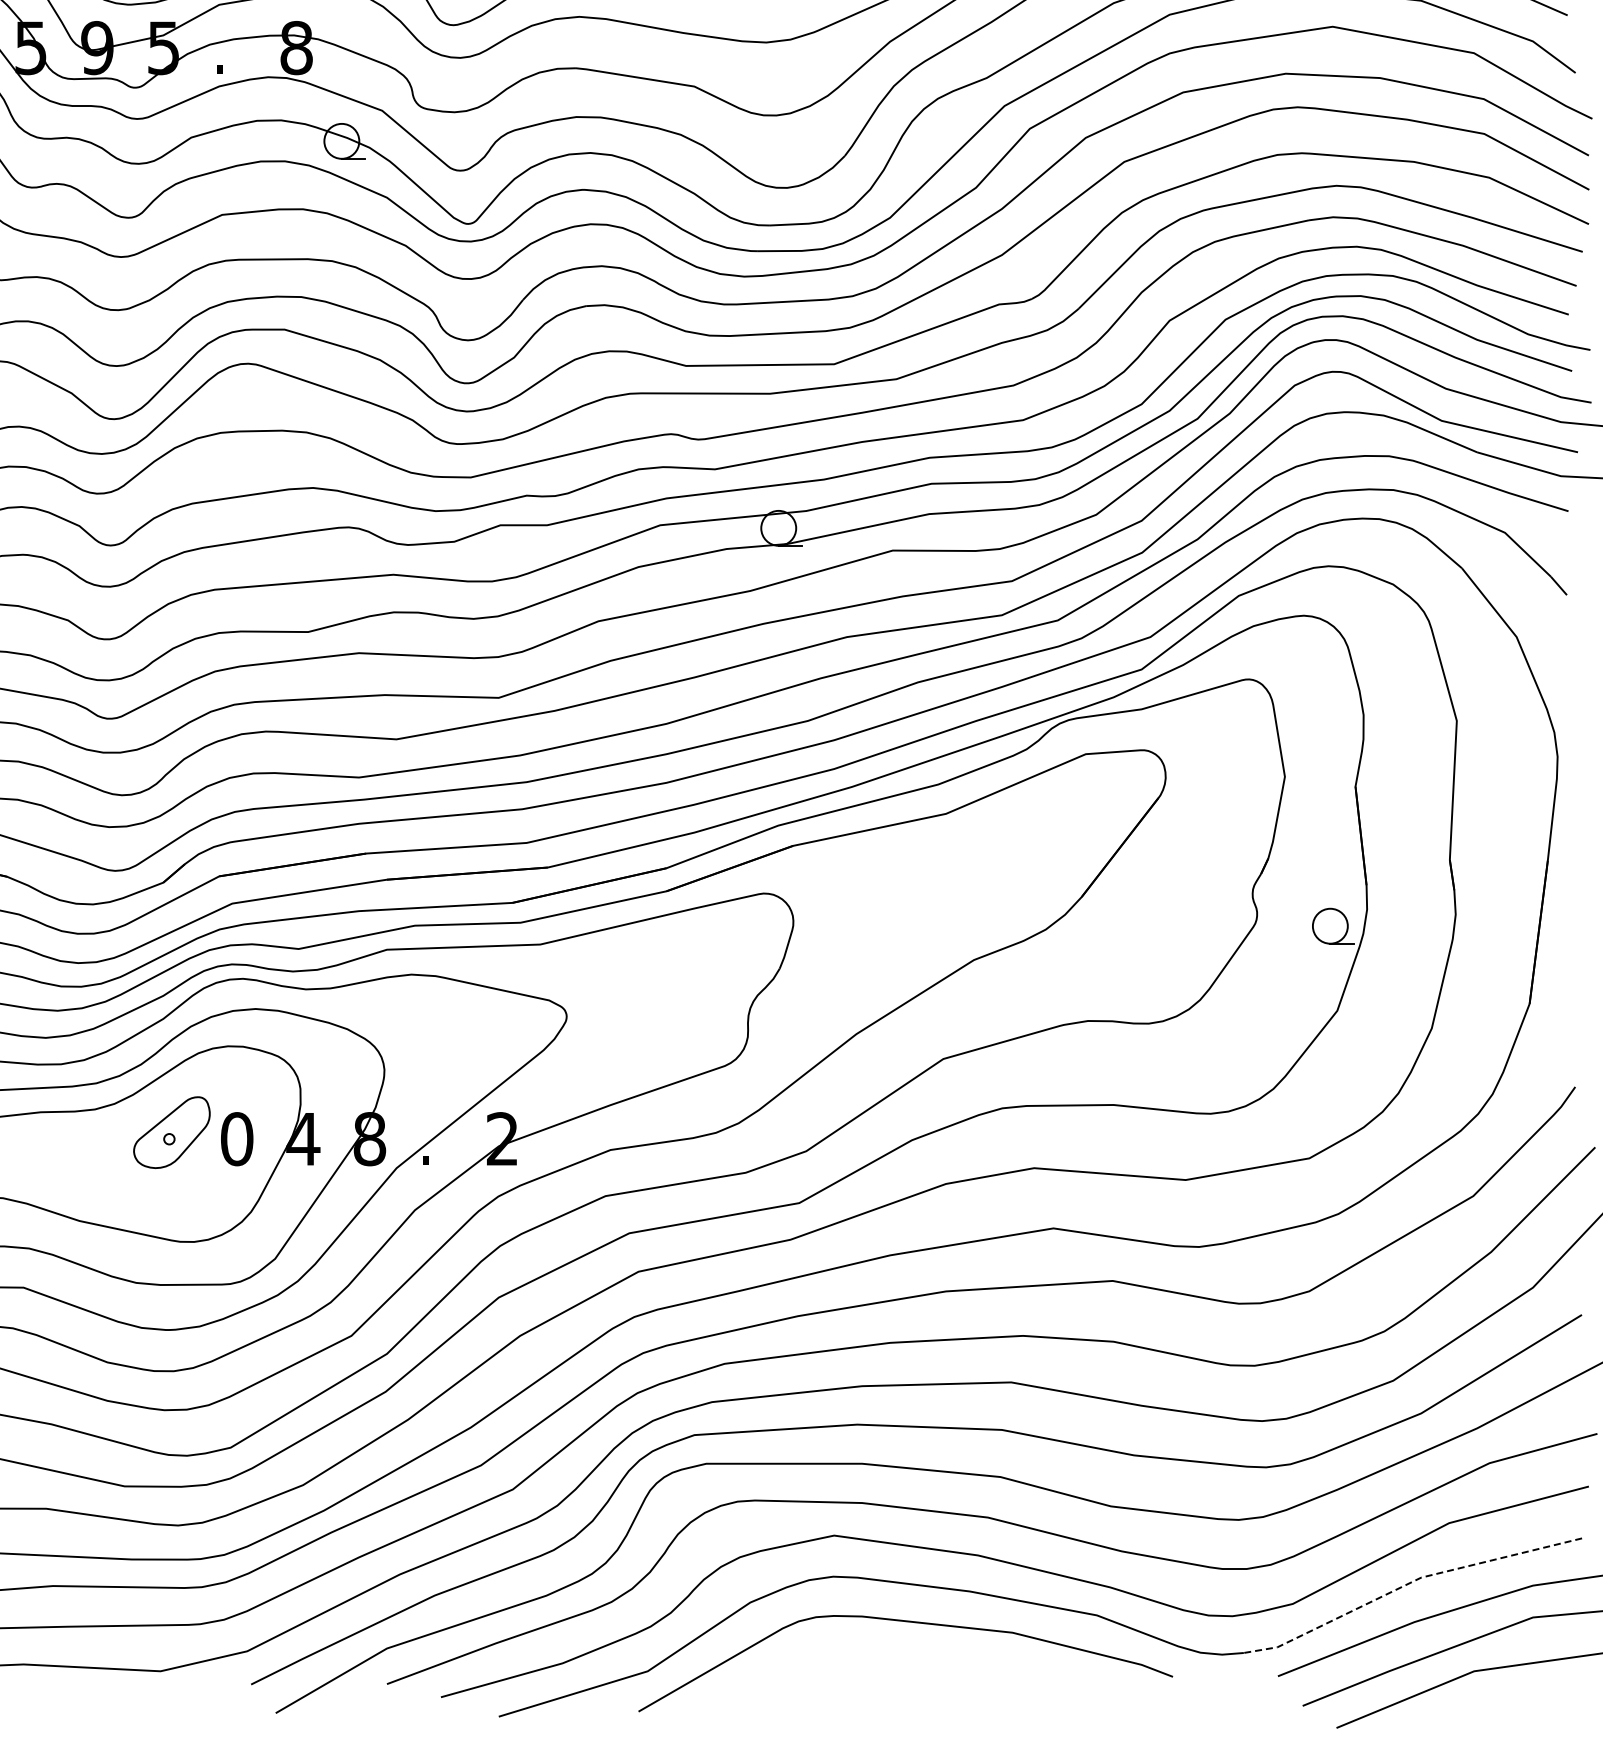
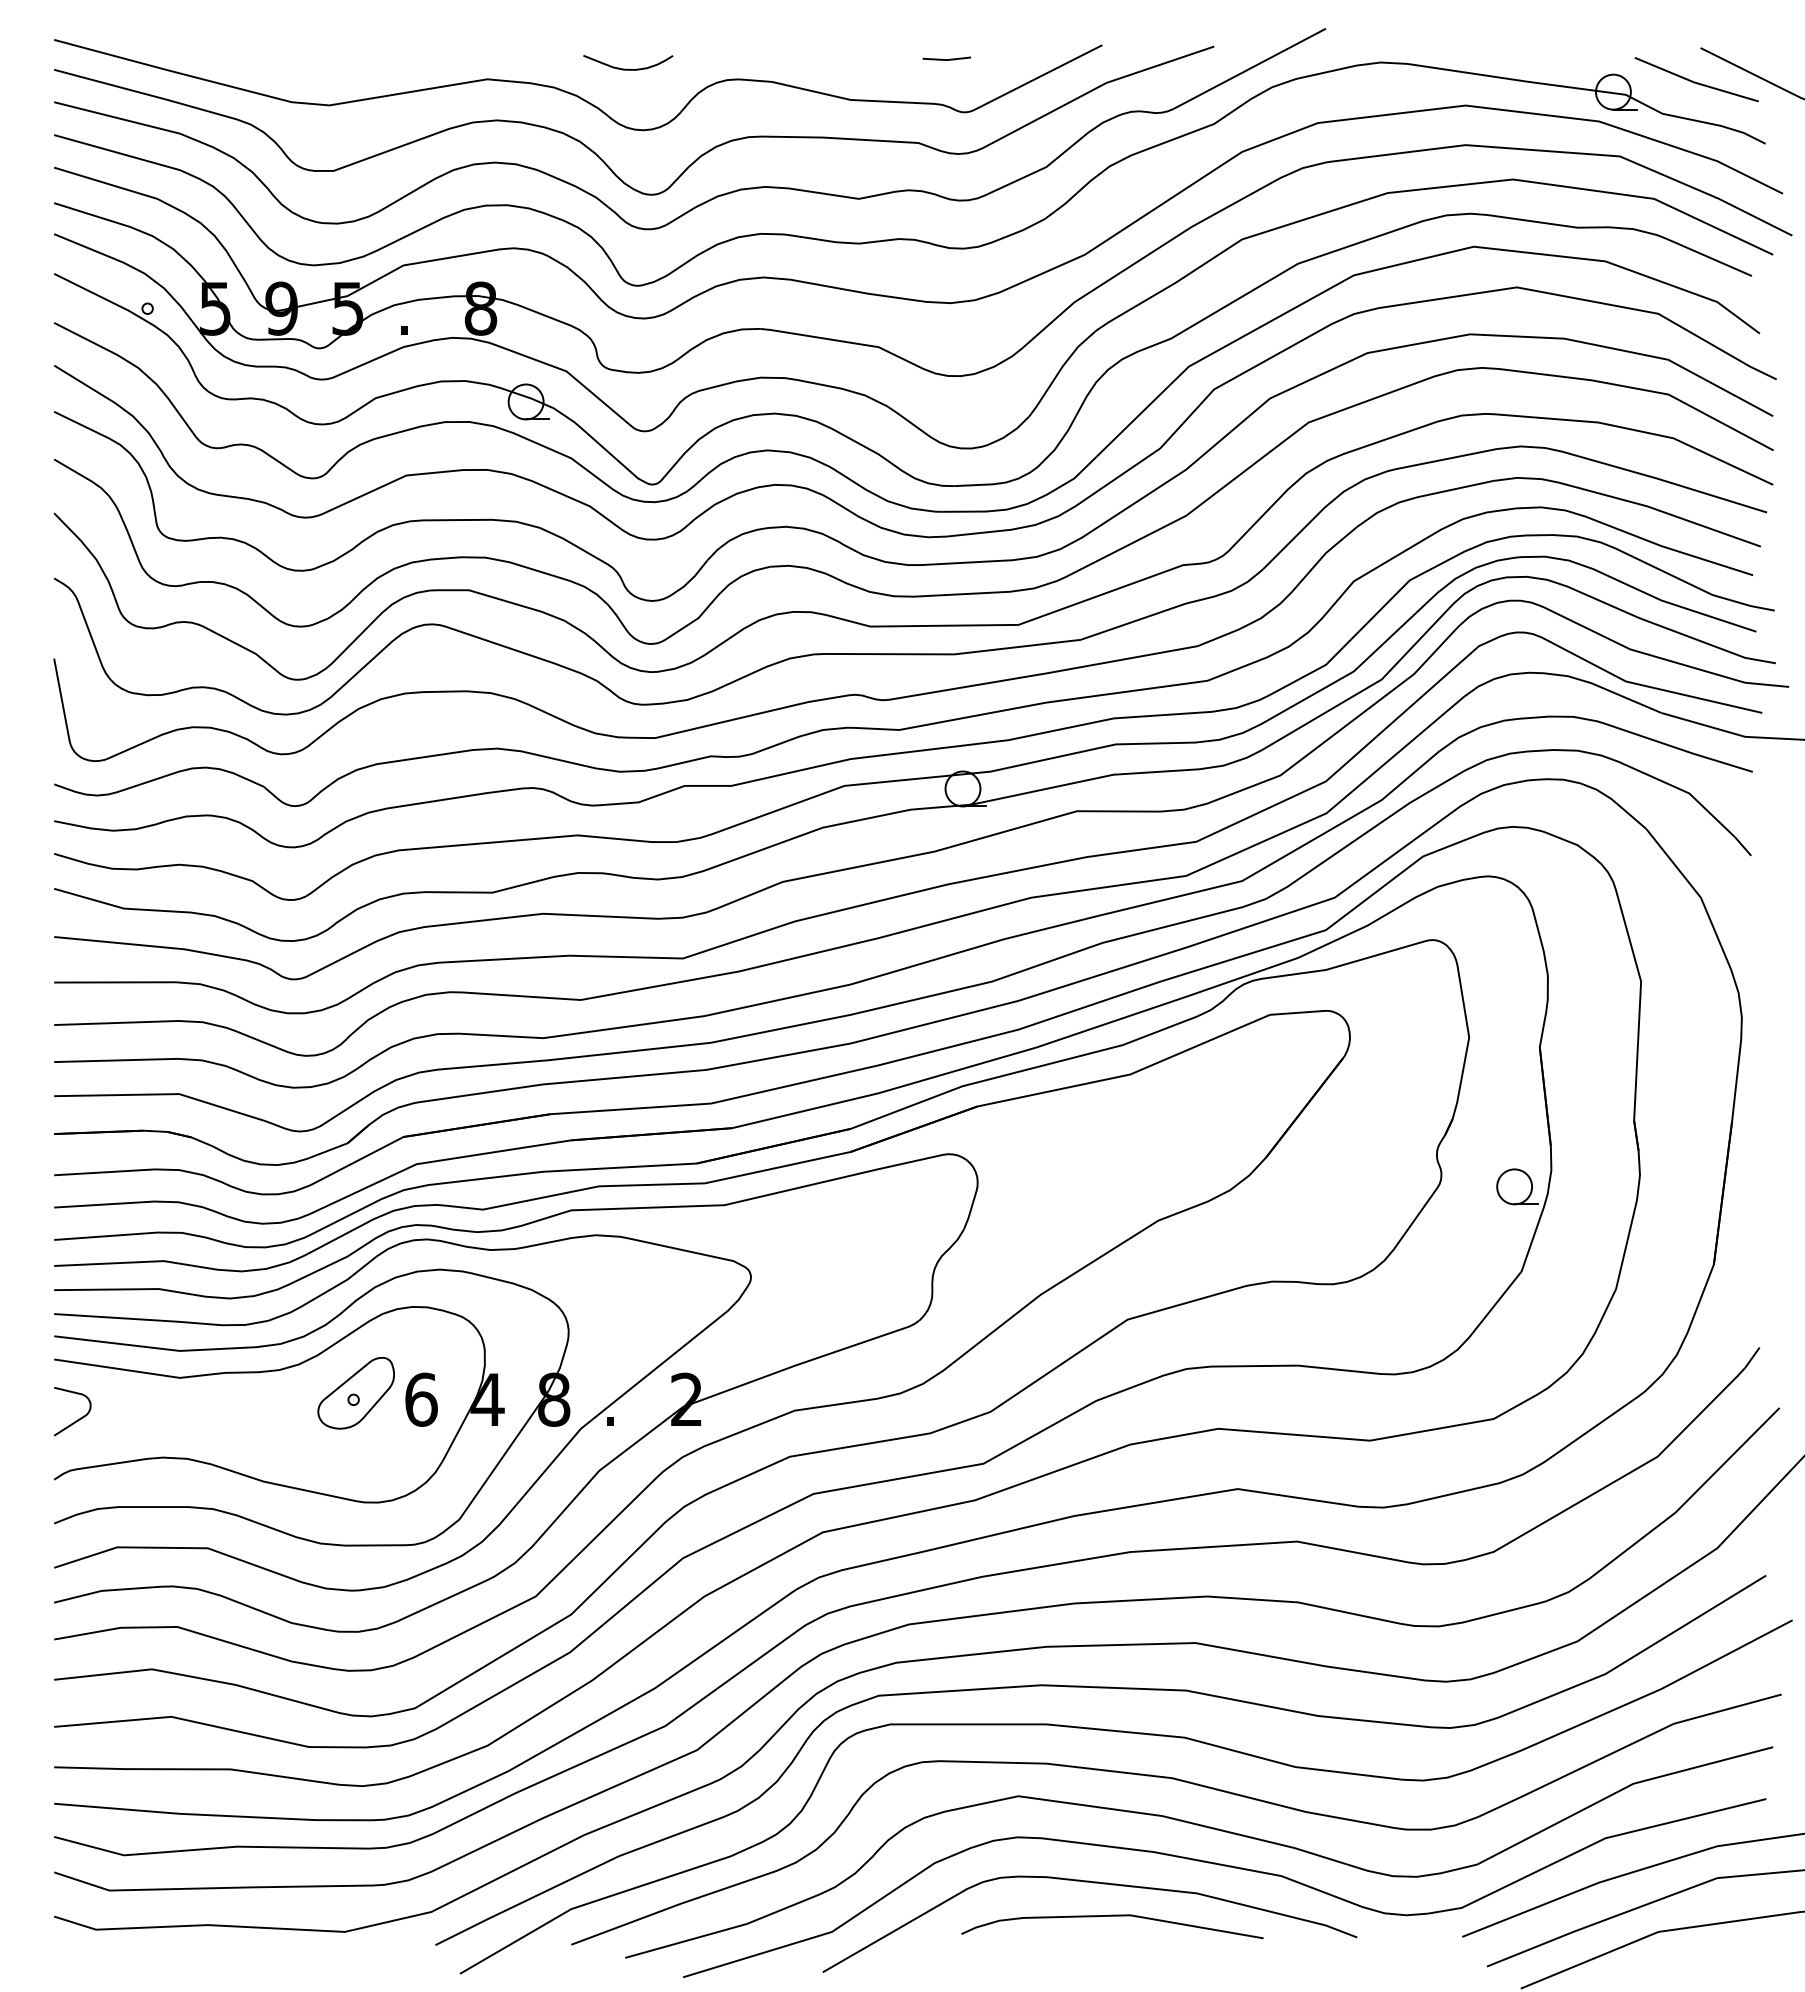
text: (237, 1138) -> (421, 1399), 0 -> 6
line: (1408, 1583) -> (1592, 1844), dashed -> solid
curve: (928, 1655) -> (1112, 1916), added

